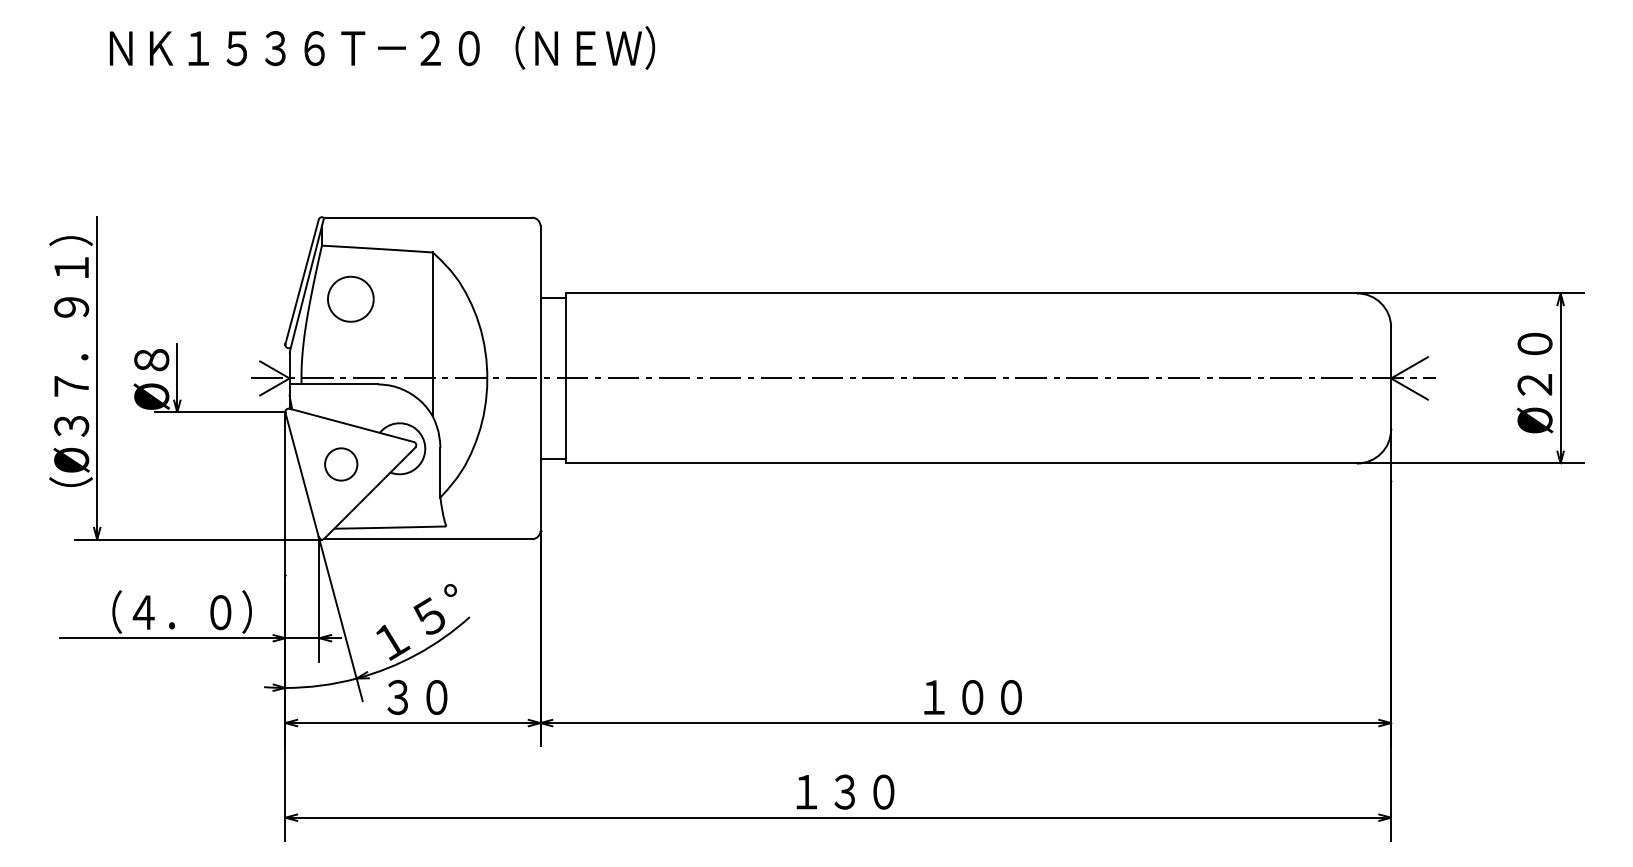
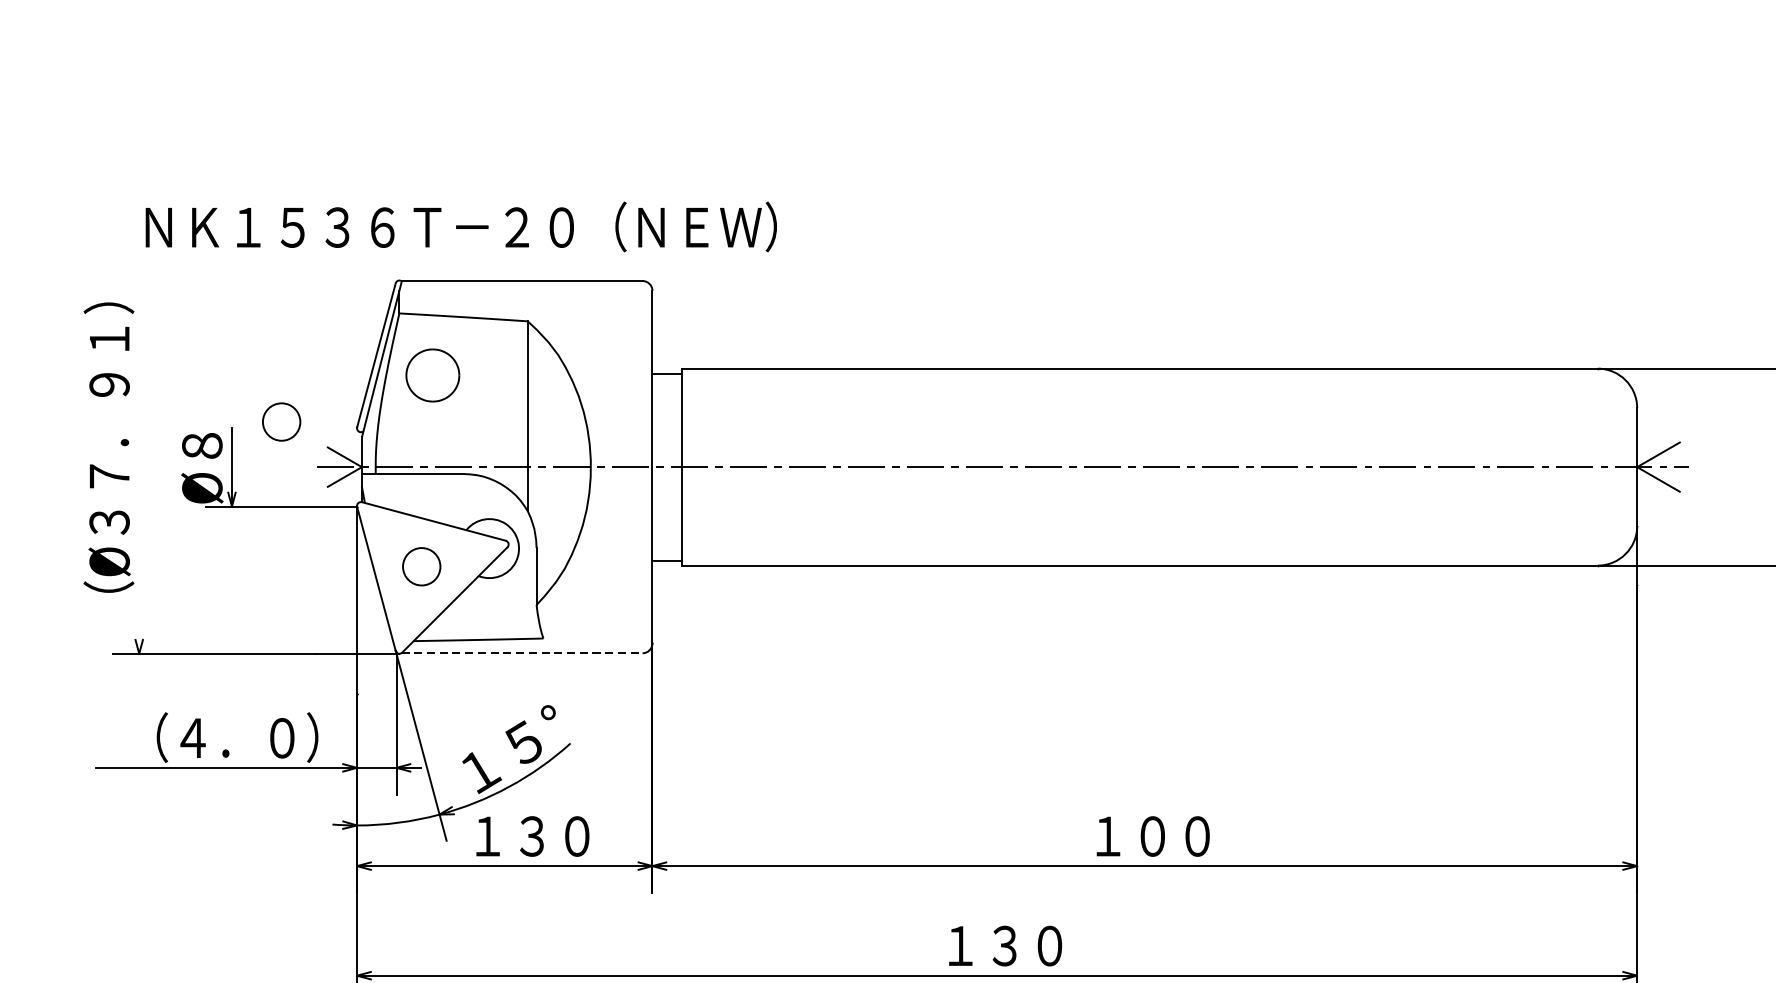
text: (382, 47) -> (461, 226), moved
circle: (220, 339) -> (281, 422), added
line: (97, 378) -> (139, 467), removed
line: (428, 539) -> (522, 653), solid -> dashed
text: (436, 697) -> (532, 836), ３０ -> １３０

